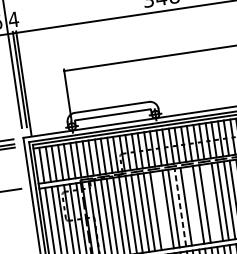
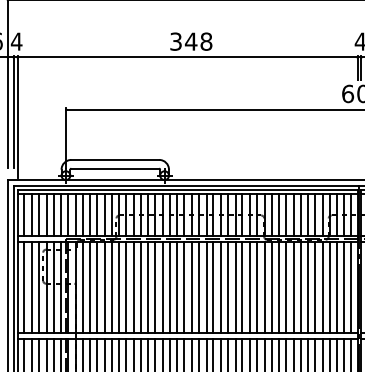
line: (210, 203) -> (213, 287), added
line: (193, 205) -> (192, 287), added
line: (180, 207) -> (177, 287), dashed -> solid
line: (161, 210) -> (155, 287), added

